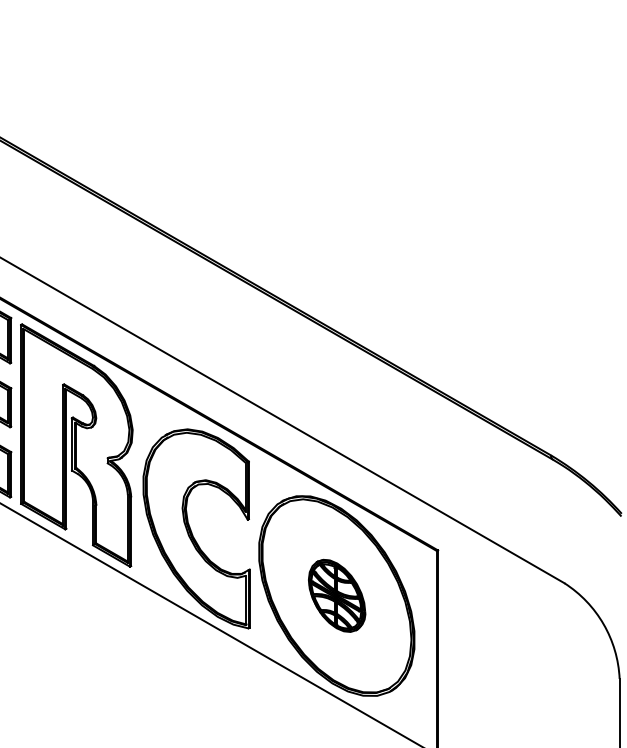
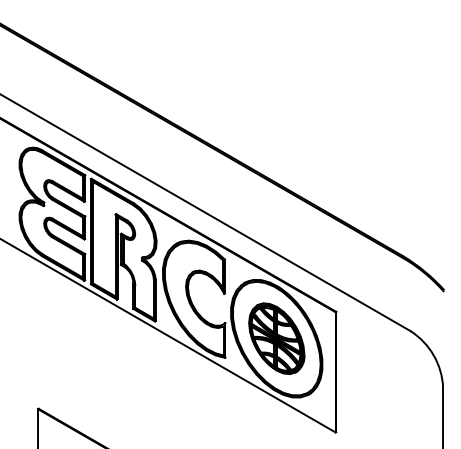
part: (336, 595) -> (276, 338), size x1.67

